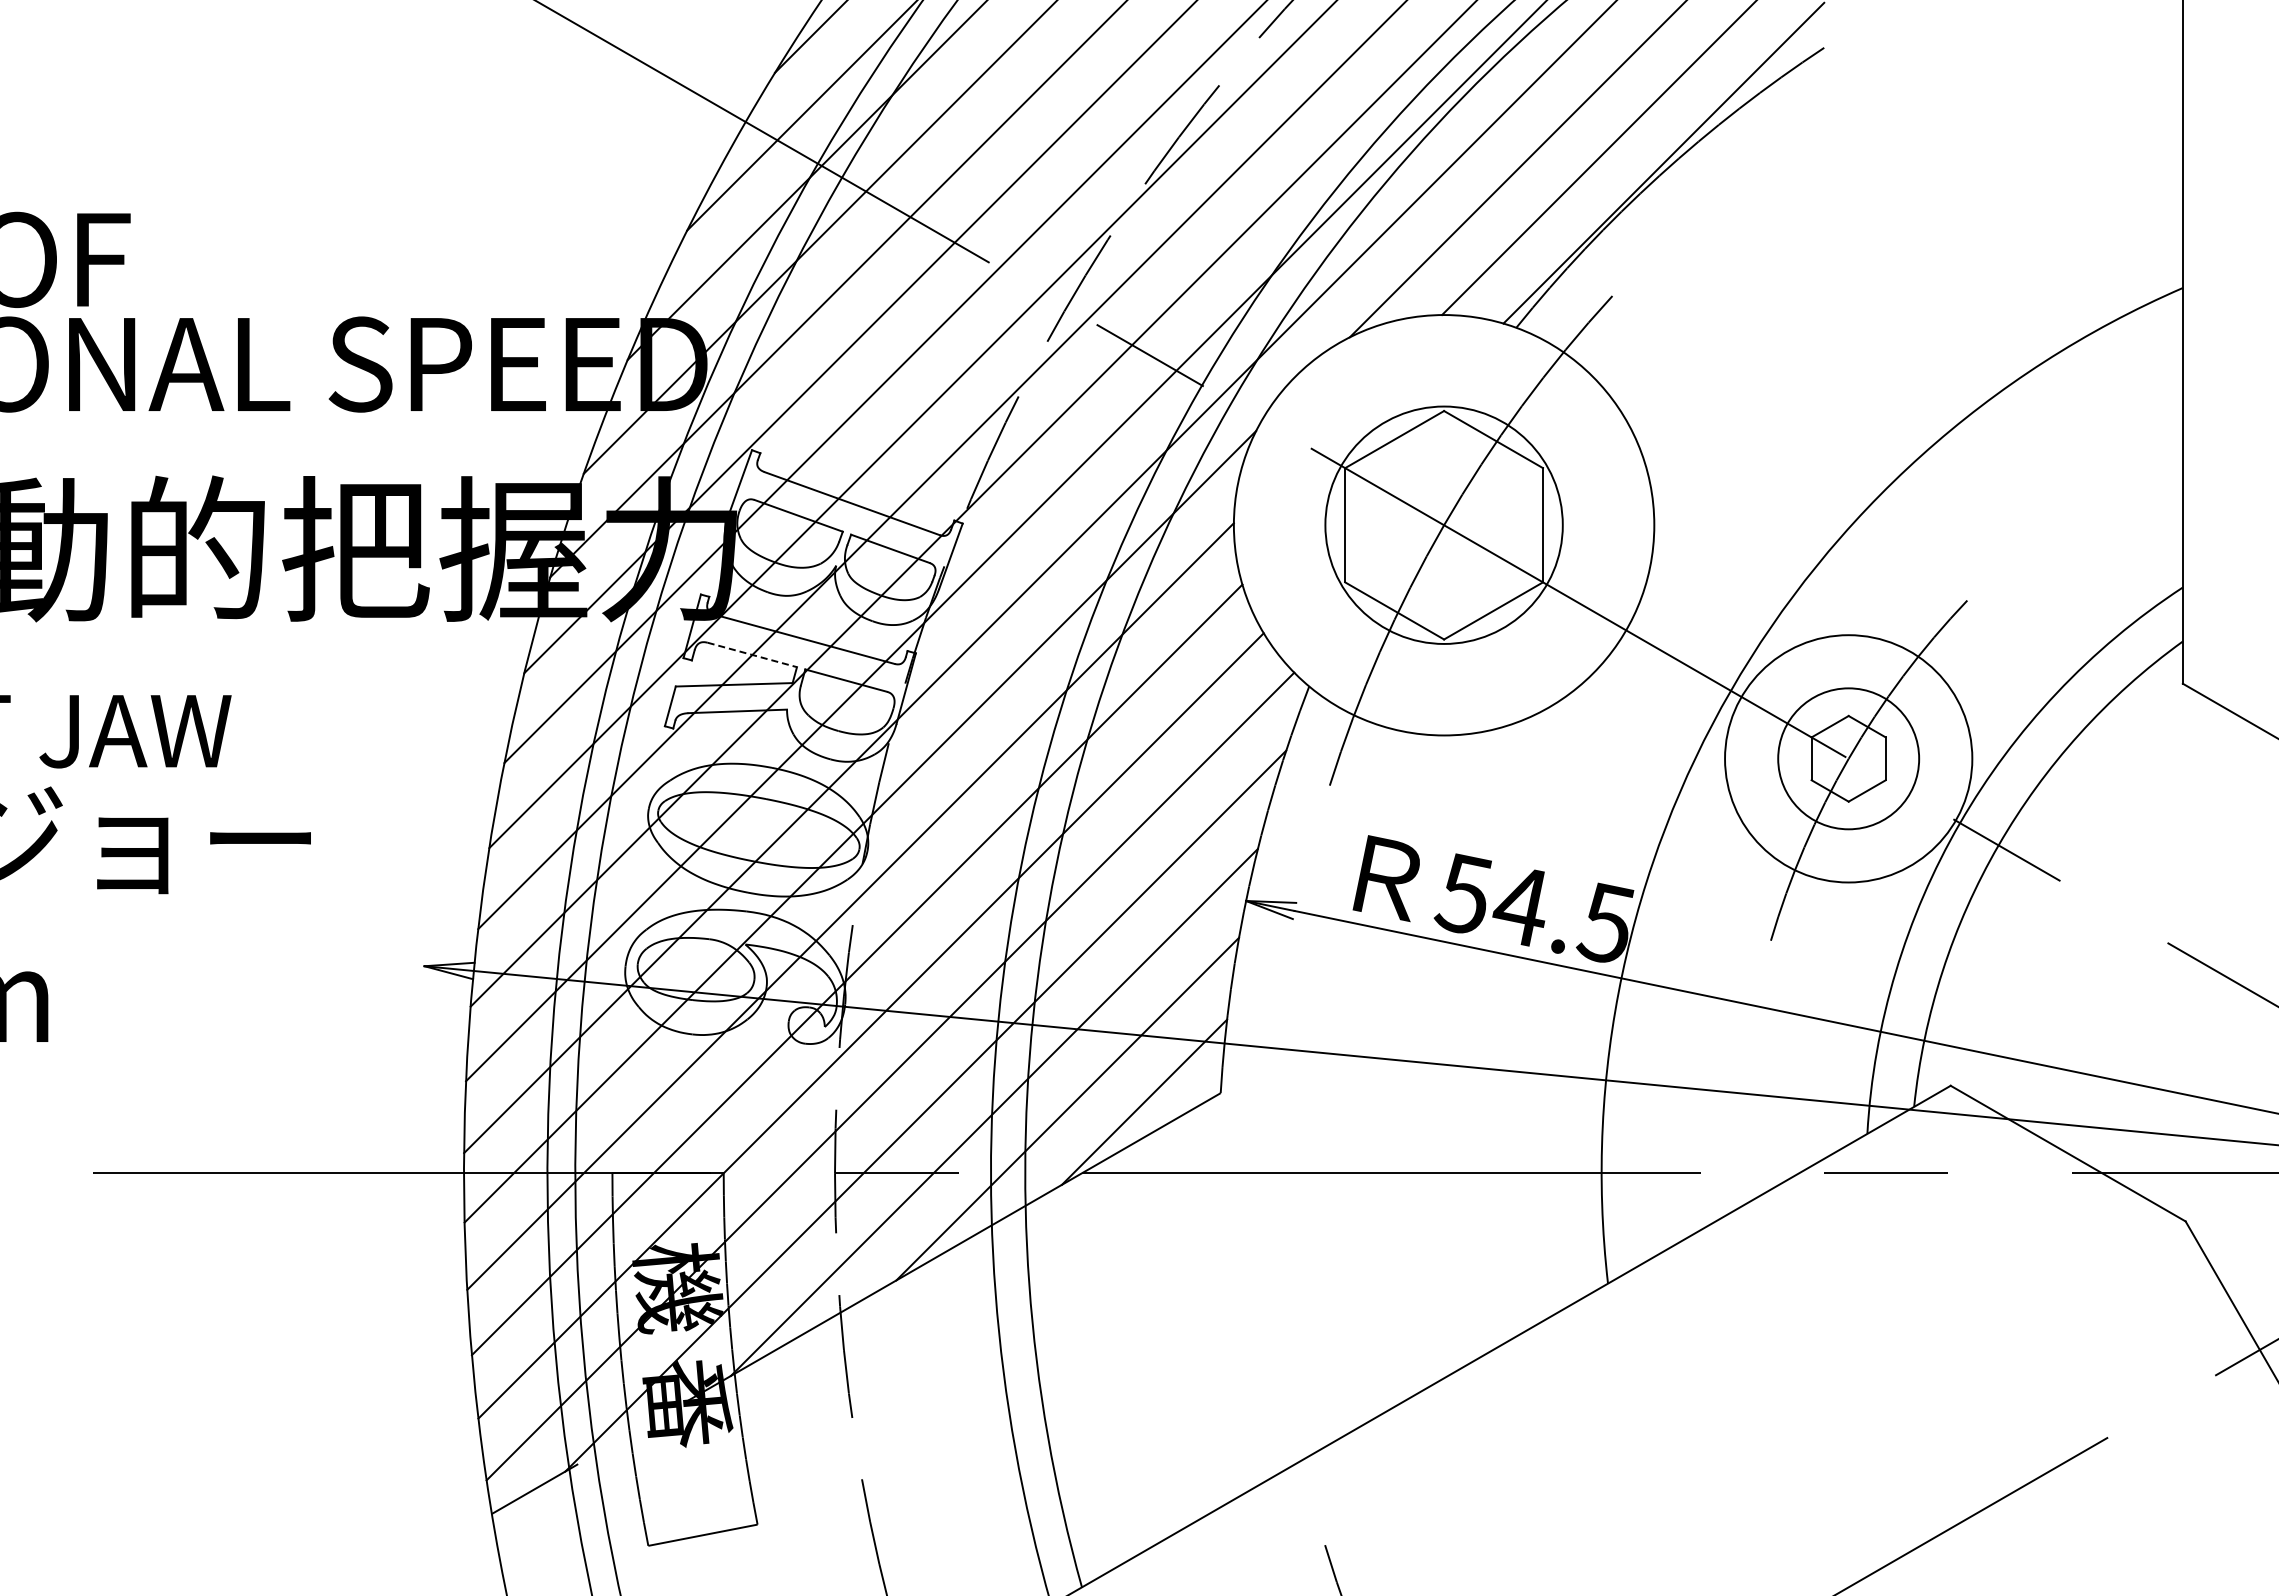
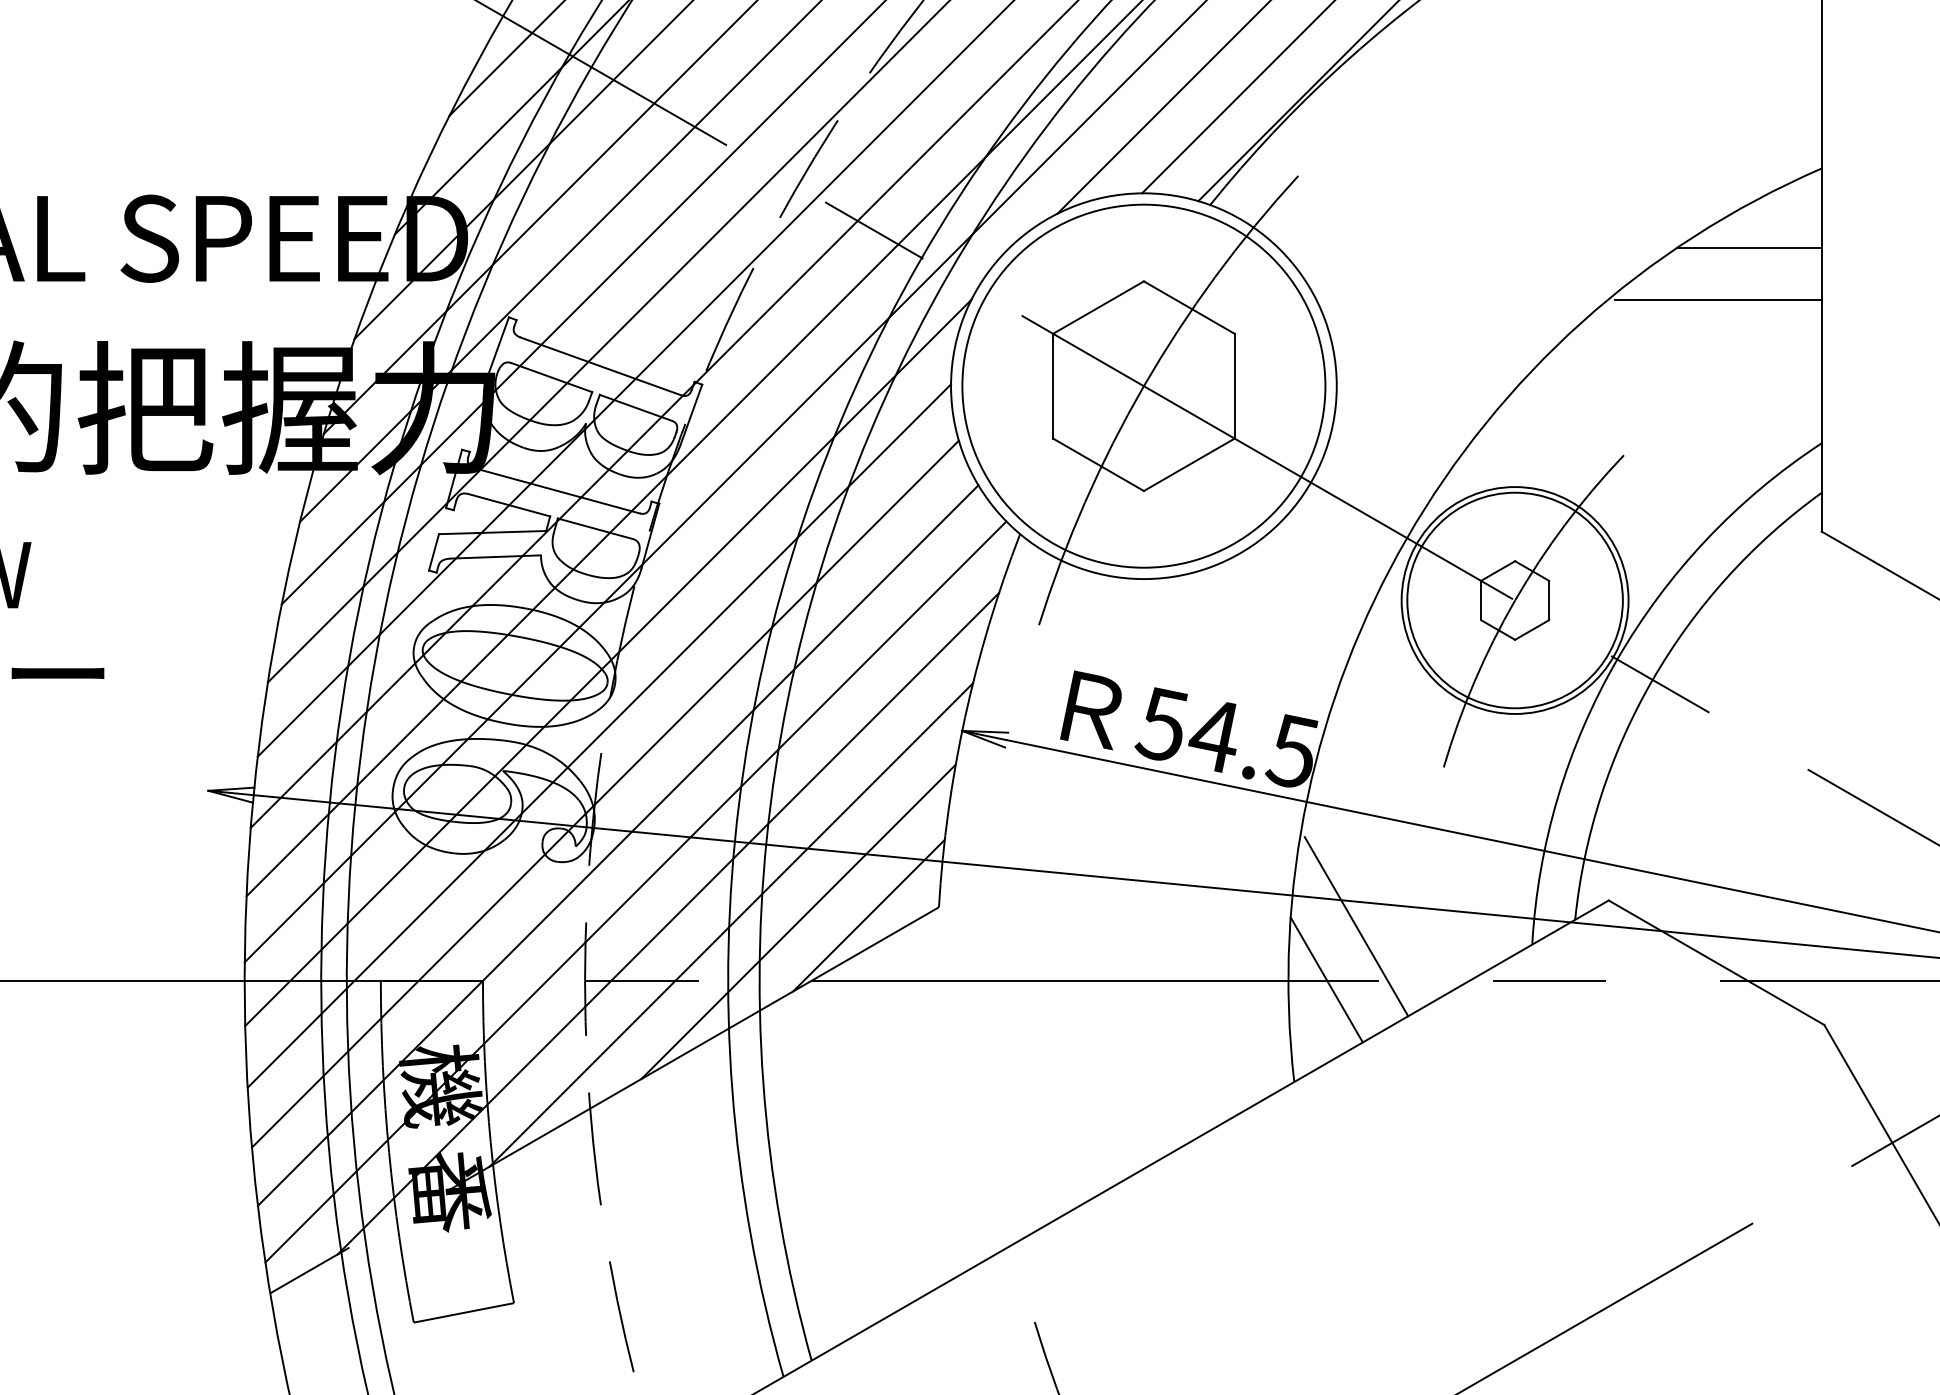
line: (2103, 374) -> (1748, 247), added
line: (2069, 431) -> (1717, 300), added
circle: (1443, 525) -> (1143, 386), size x1.67
line: (752, 655) -> (509, 505), dashed -> solid
circle: (1848, 758) -> (1514, 600), size x1.67
line: (1675, 1113) -> (1356, 925), added
line: (1643, 1172) -> (1326, 980), added

